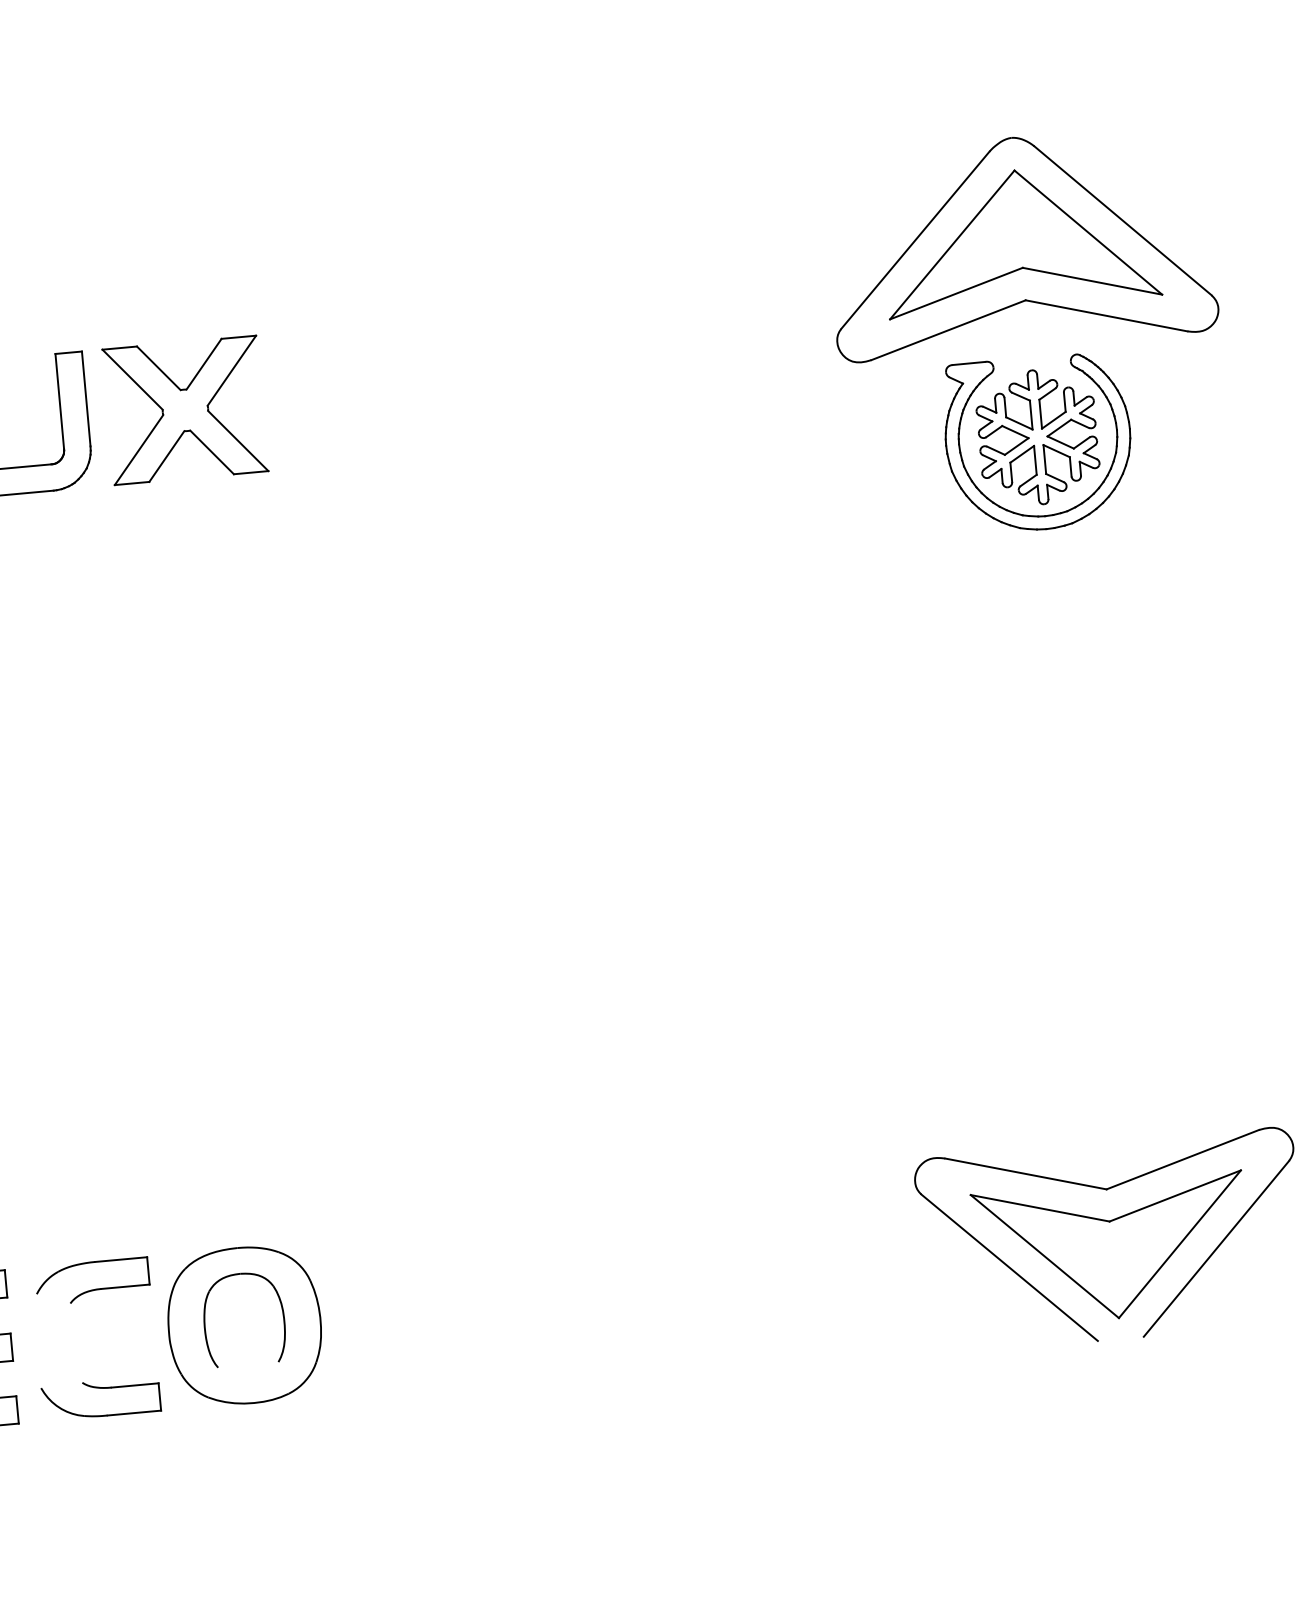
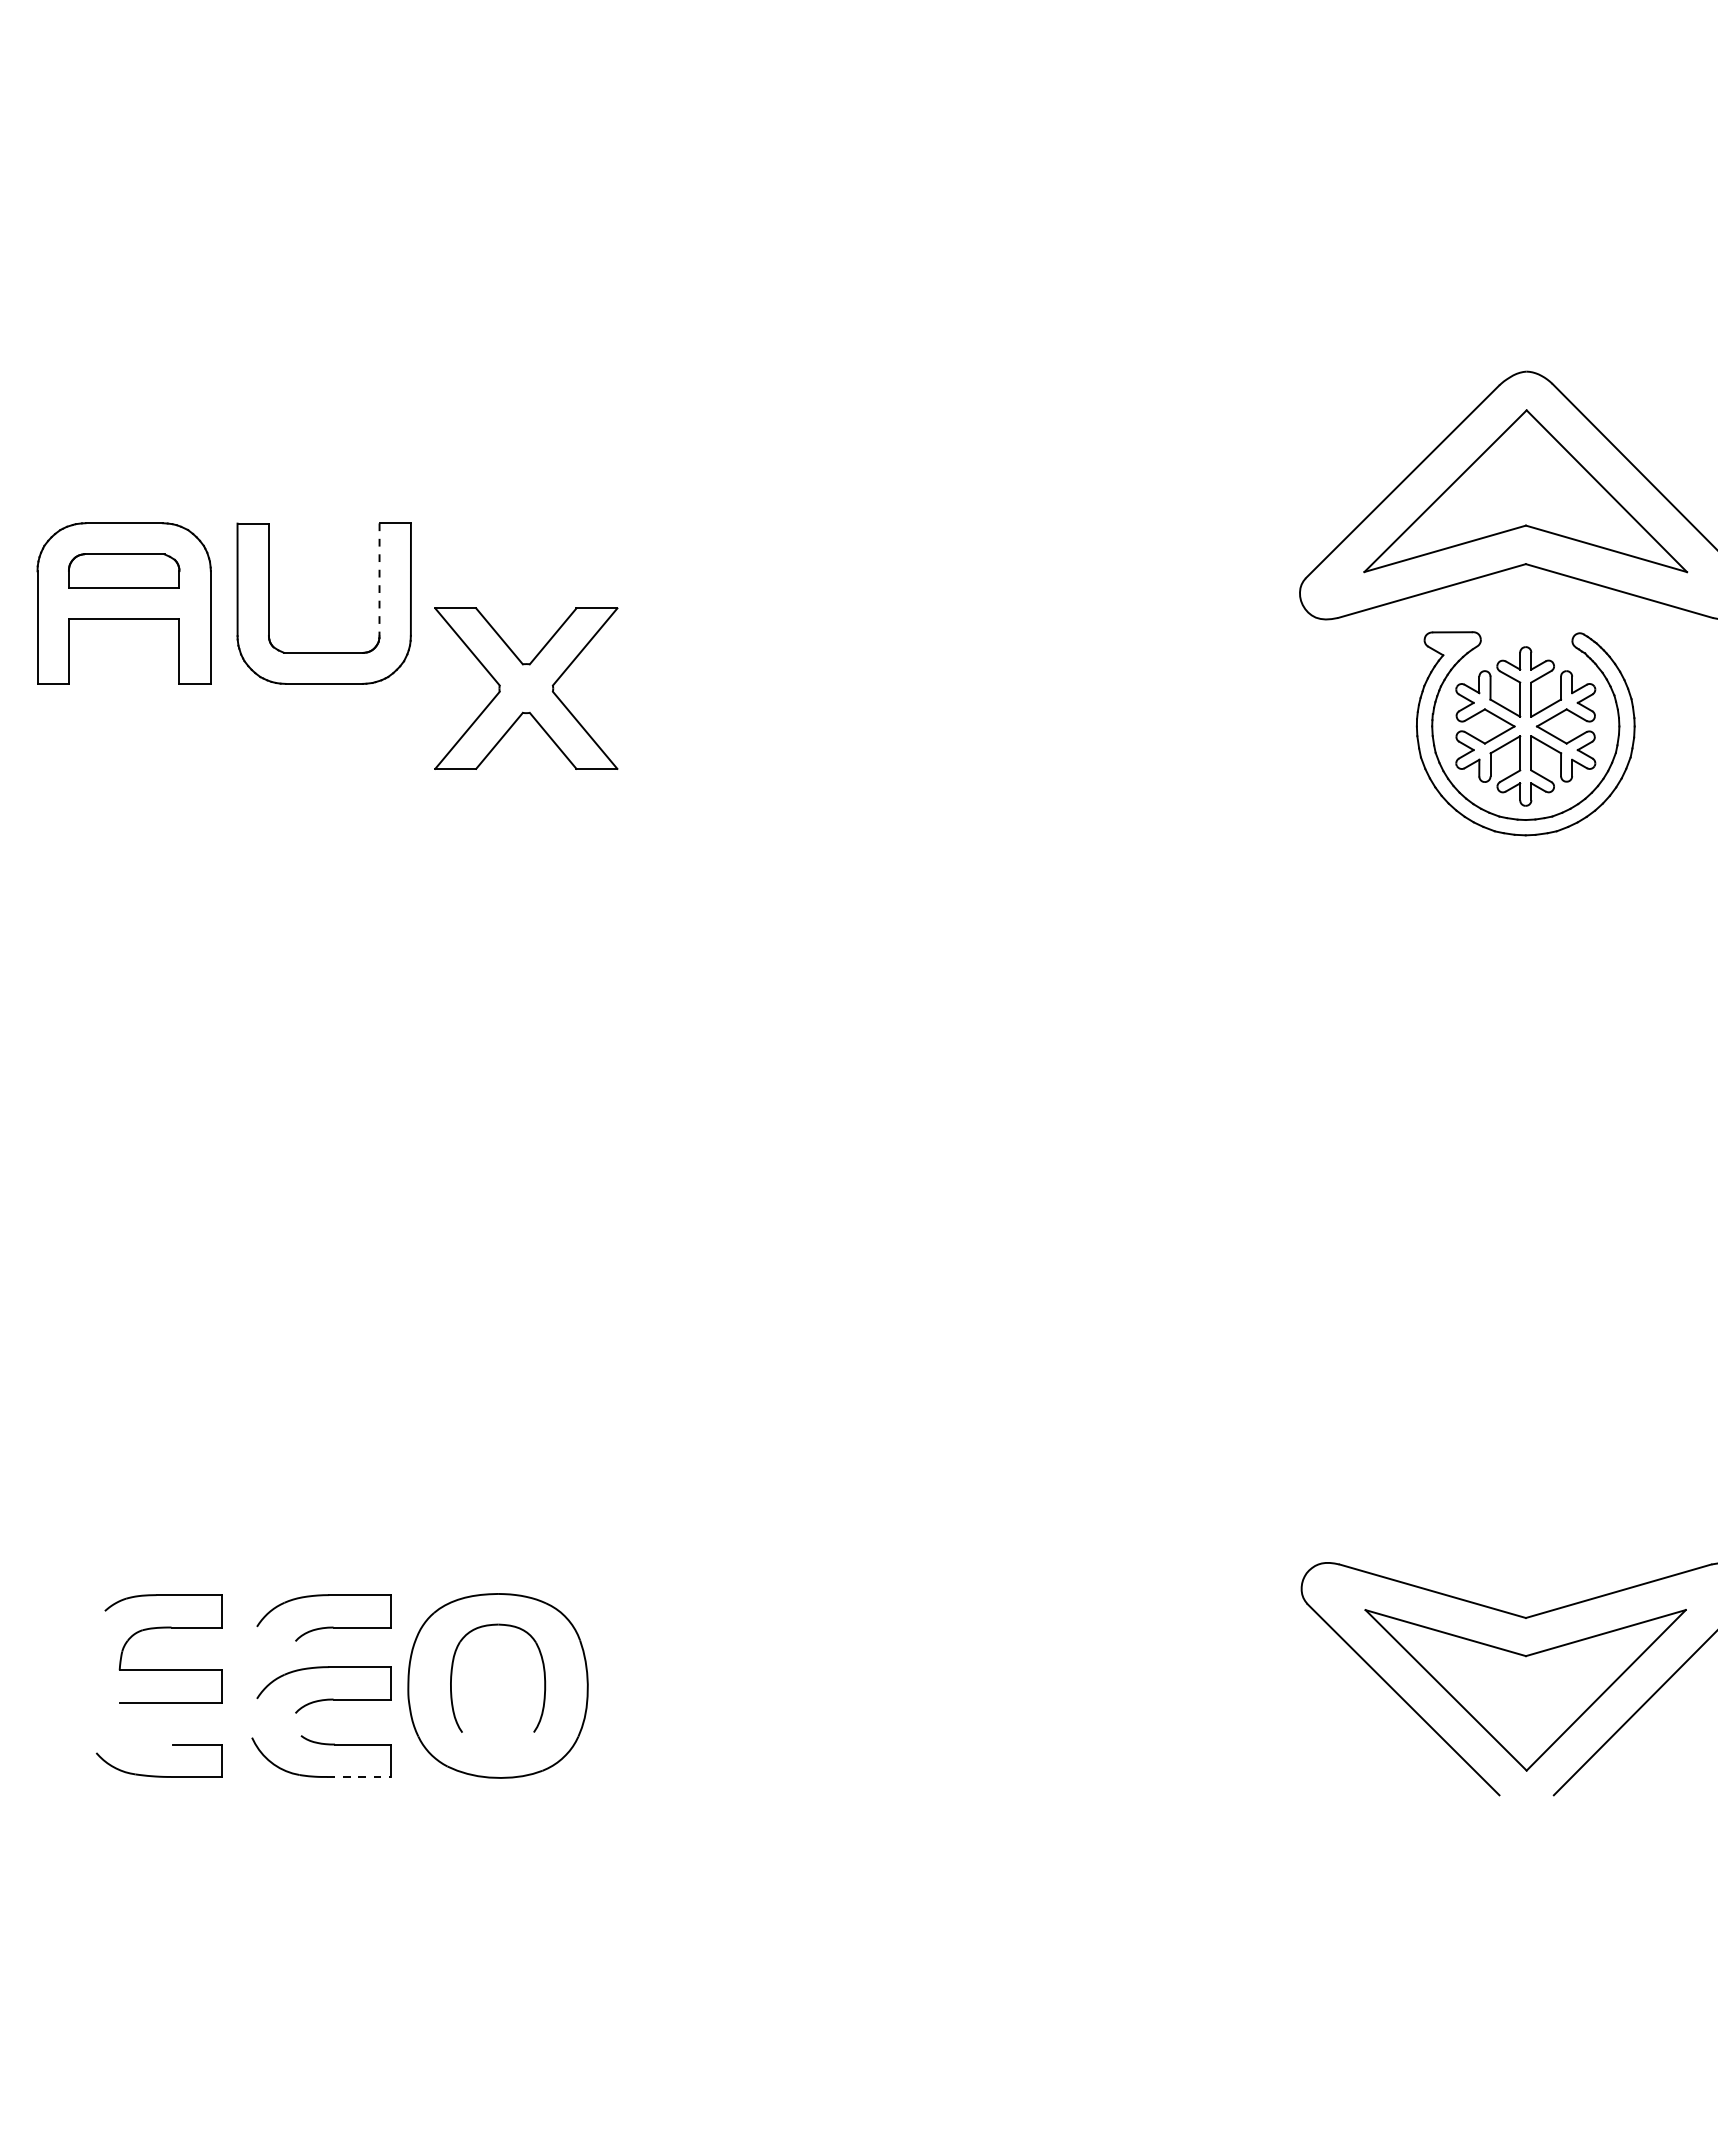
line: (59, 401) -> (379, 579), solid -> dashed
part: (185, 410) -> (526, 688), moved
part: (100, 1349) -> (326, 1698), added
line: (134, 1412) -> (359, 1776), solid -> dashed

